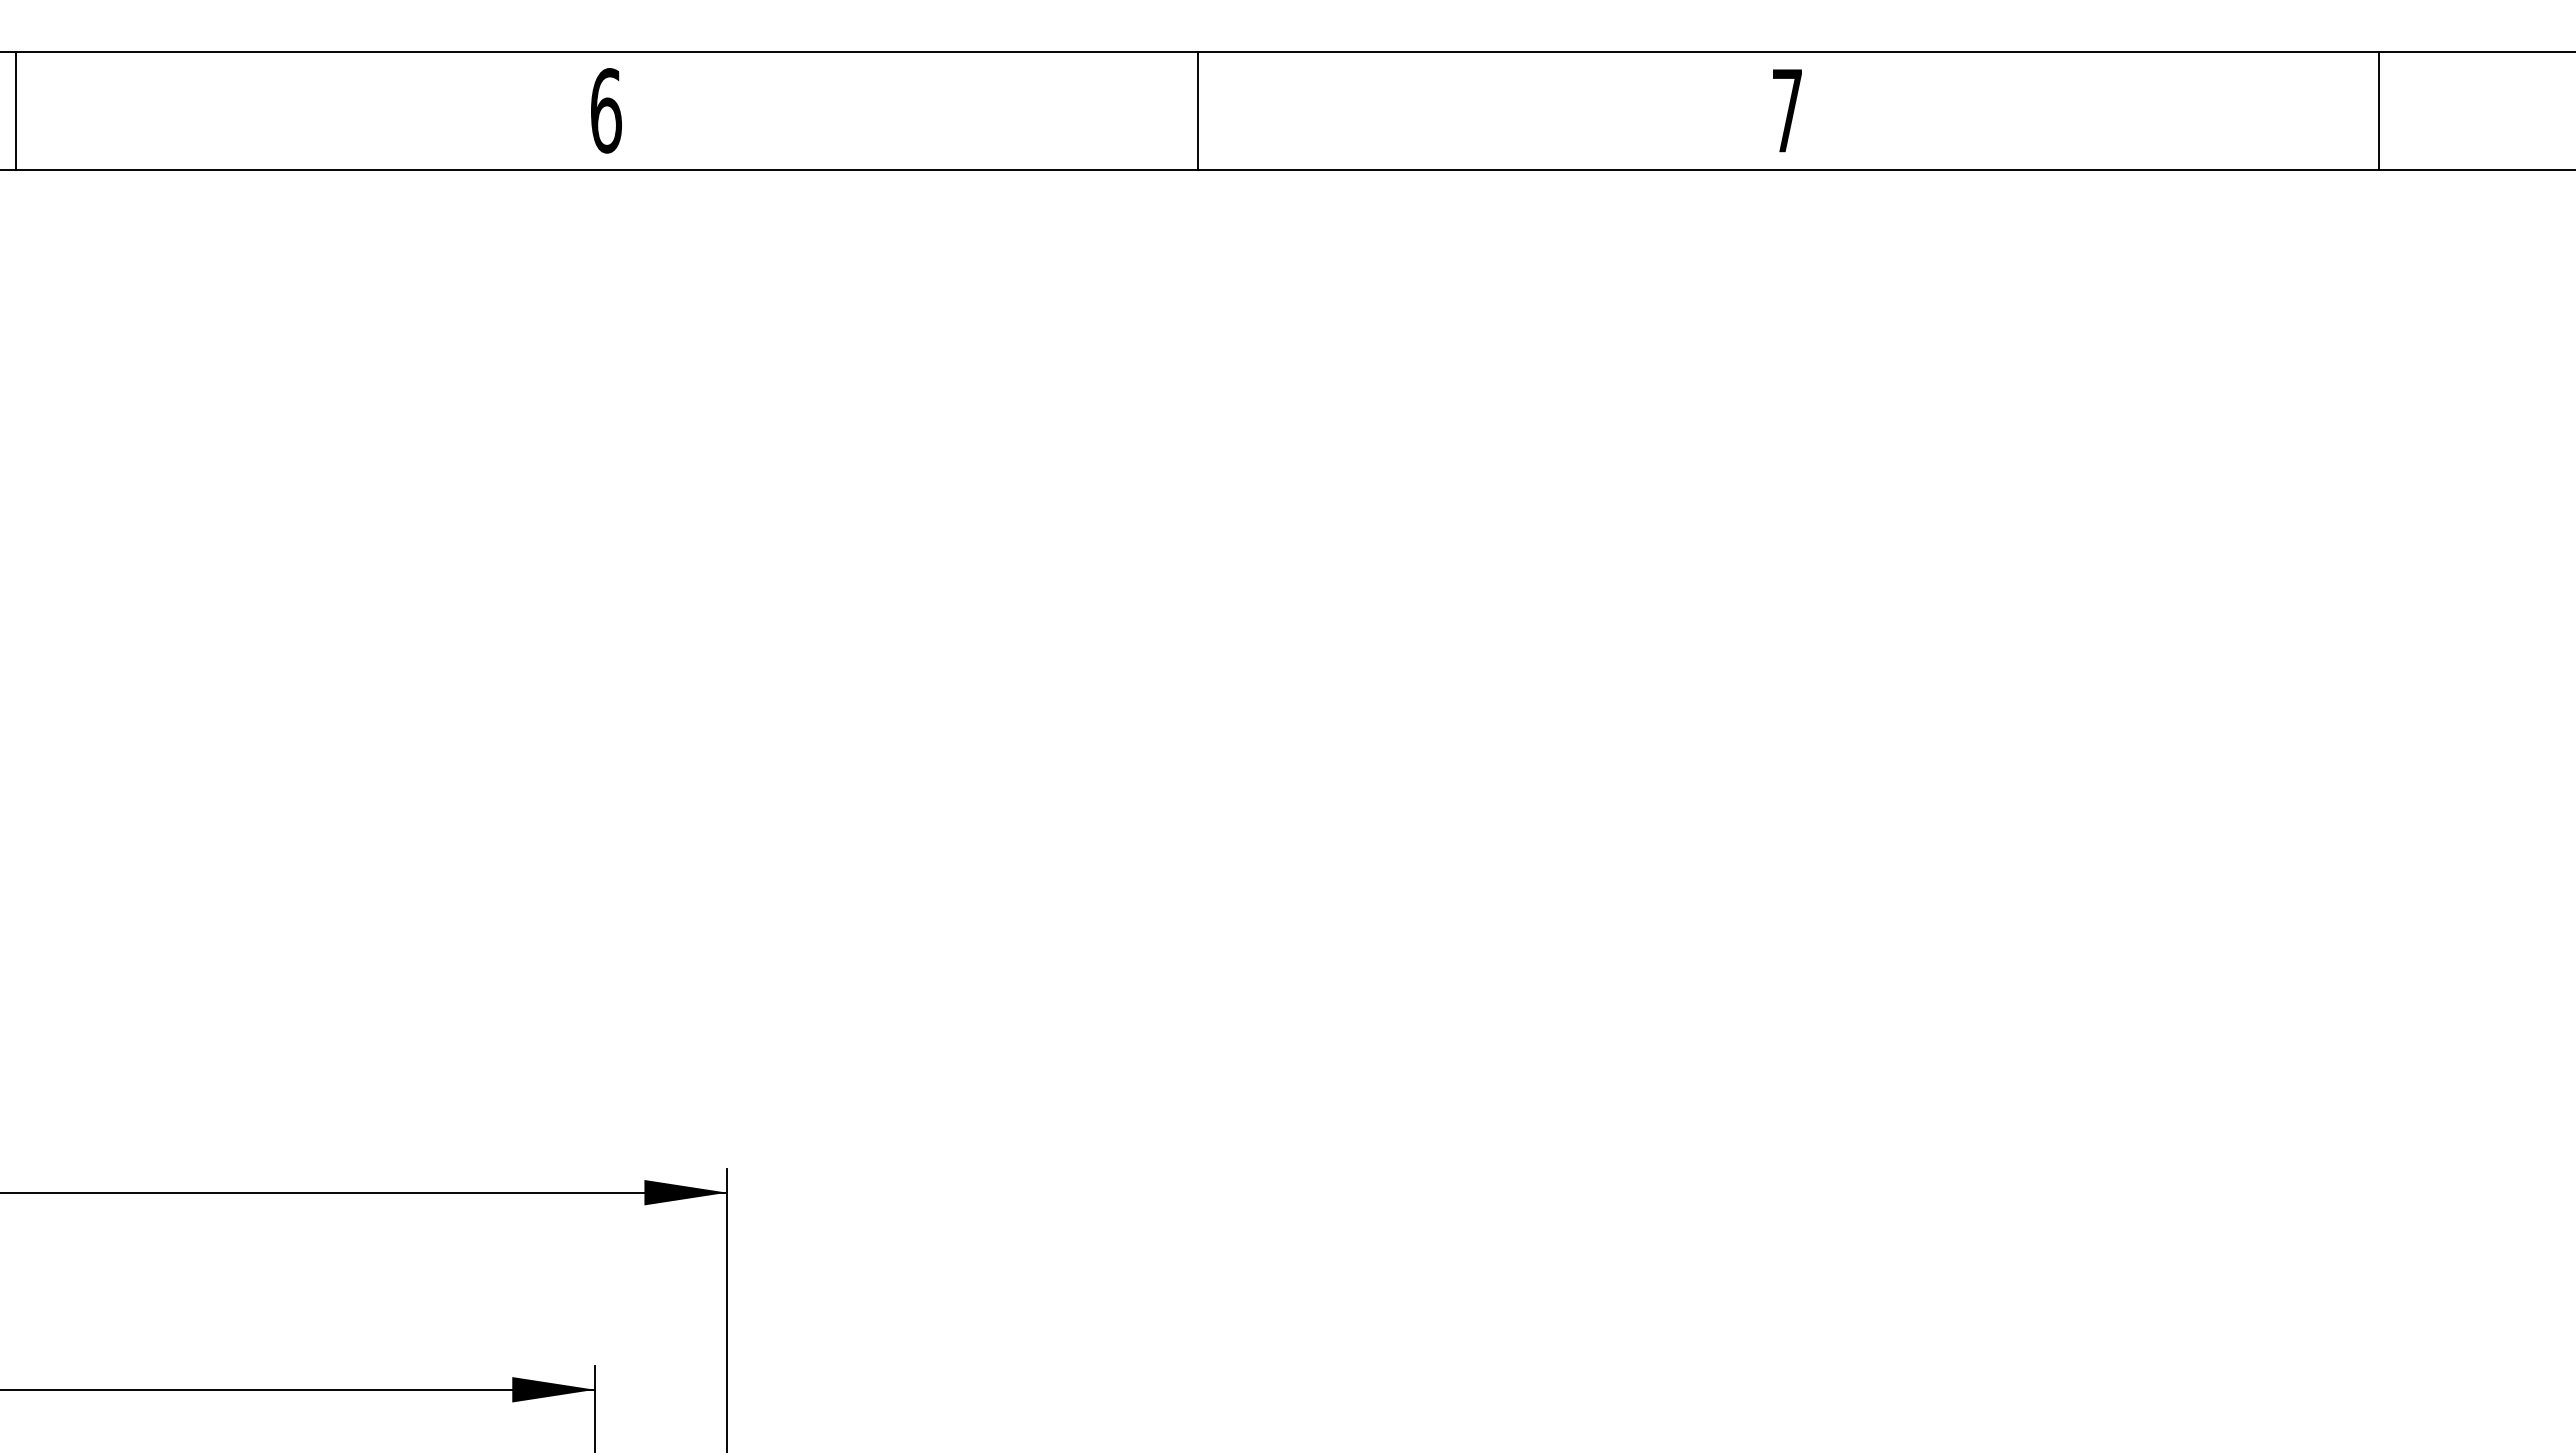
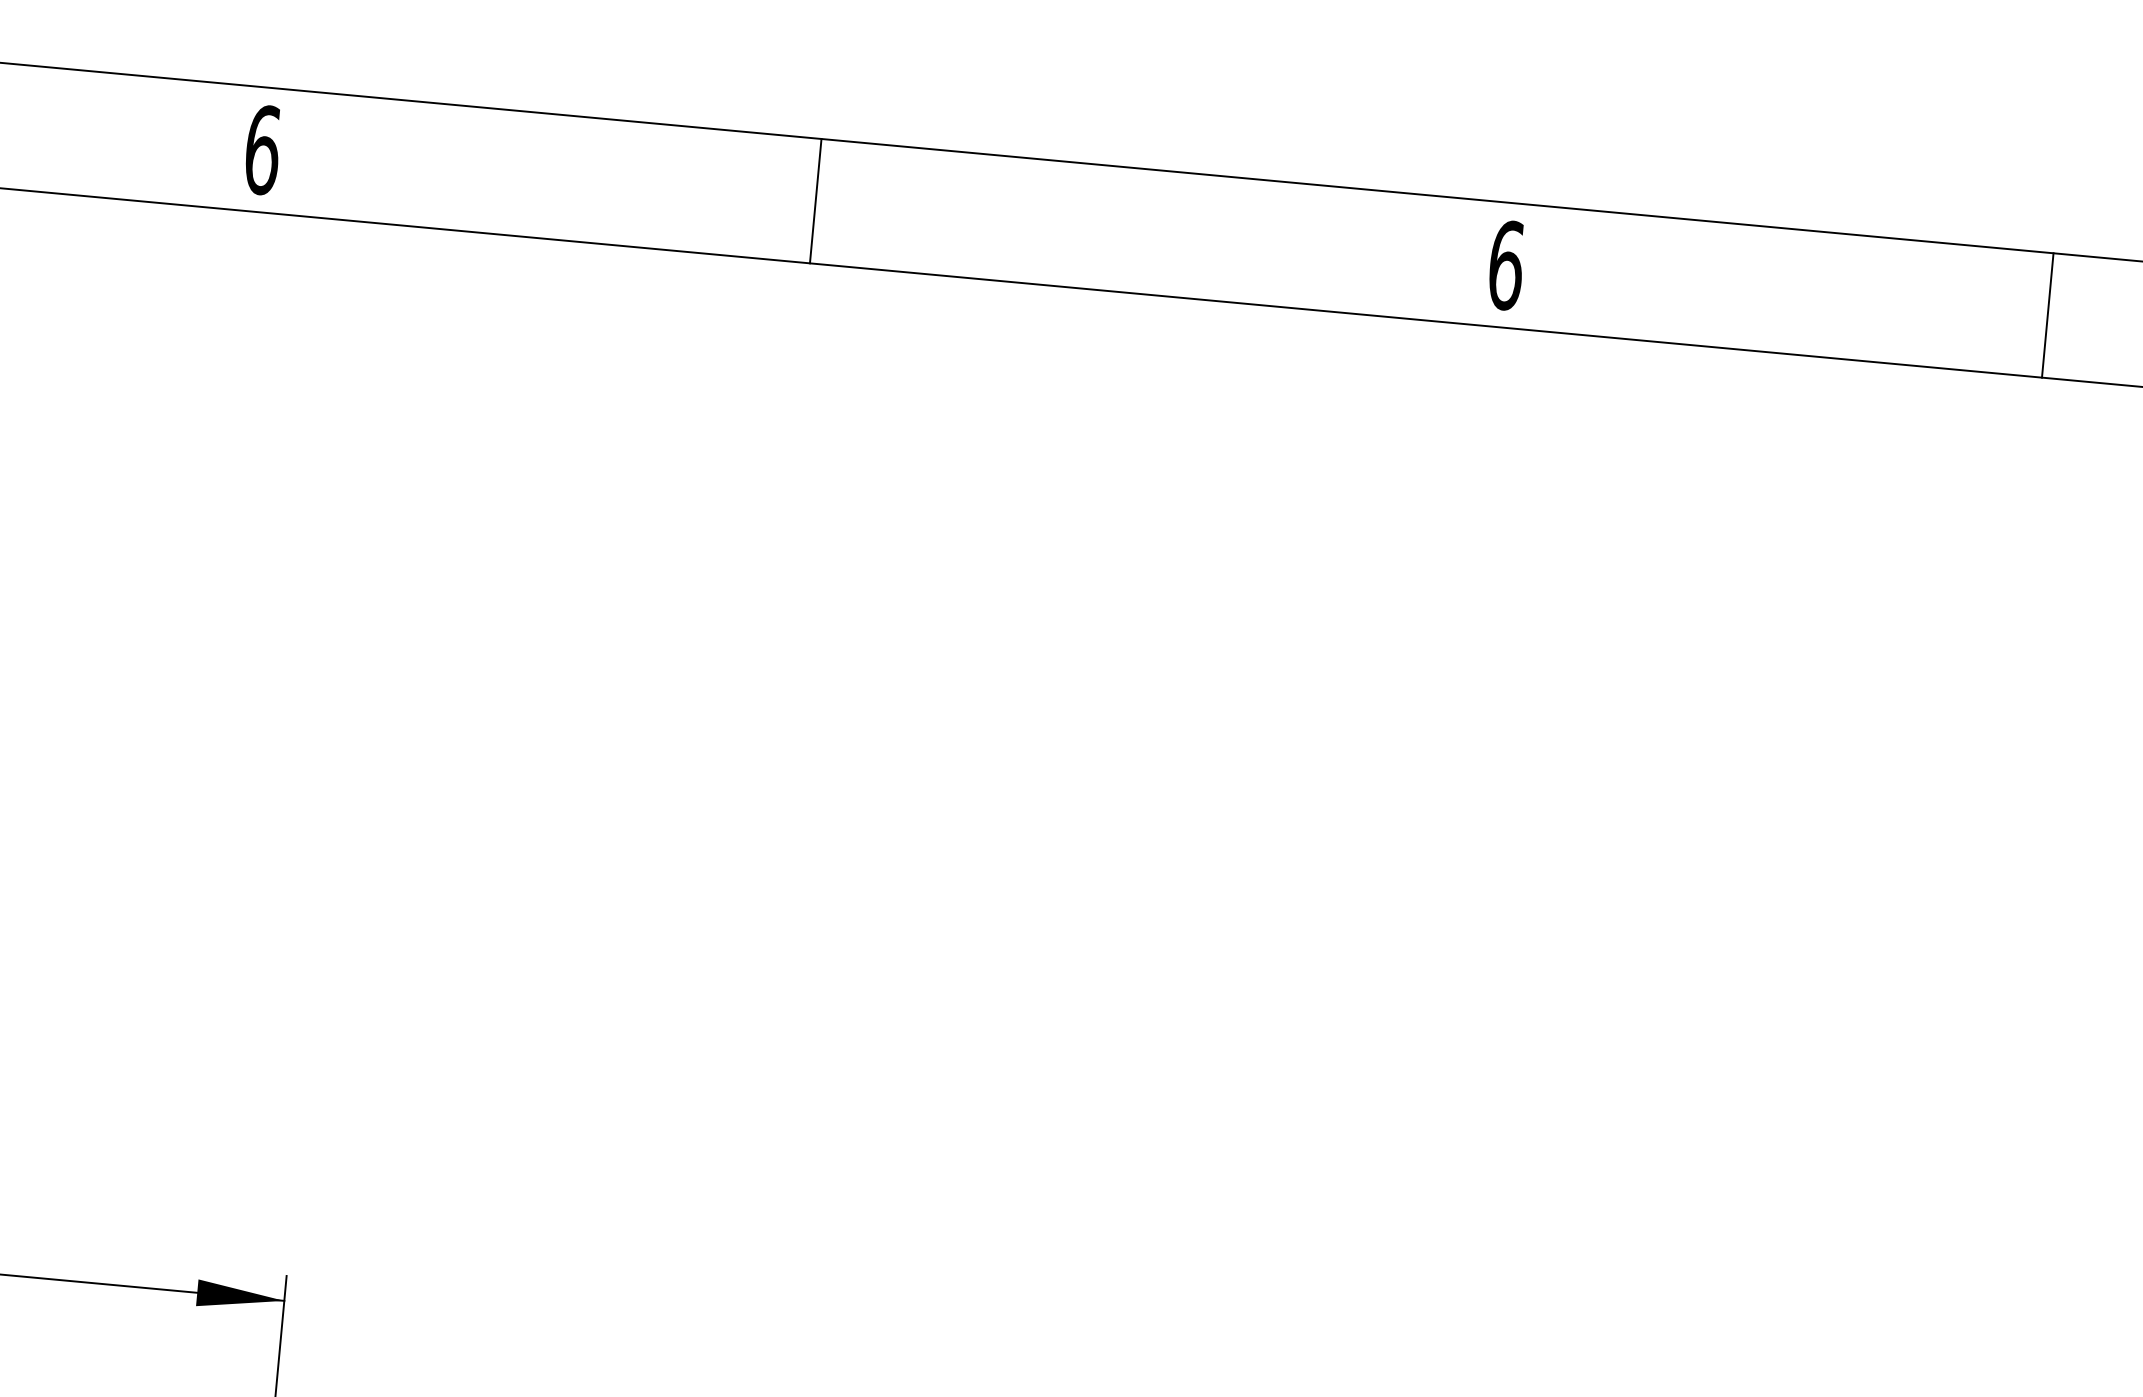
line: (1197, 110) -> (815, 201), moved
text: (1787, 110) -> (1506, 265), 7 -> 6
line: (2378, 110) -> (2047, 315), moved

